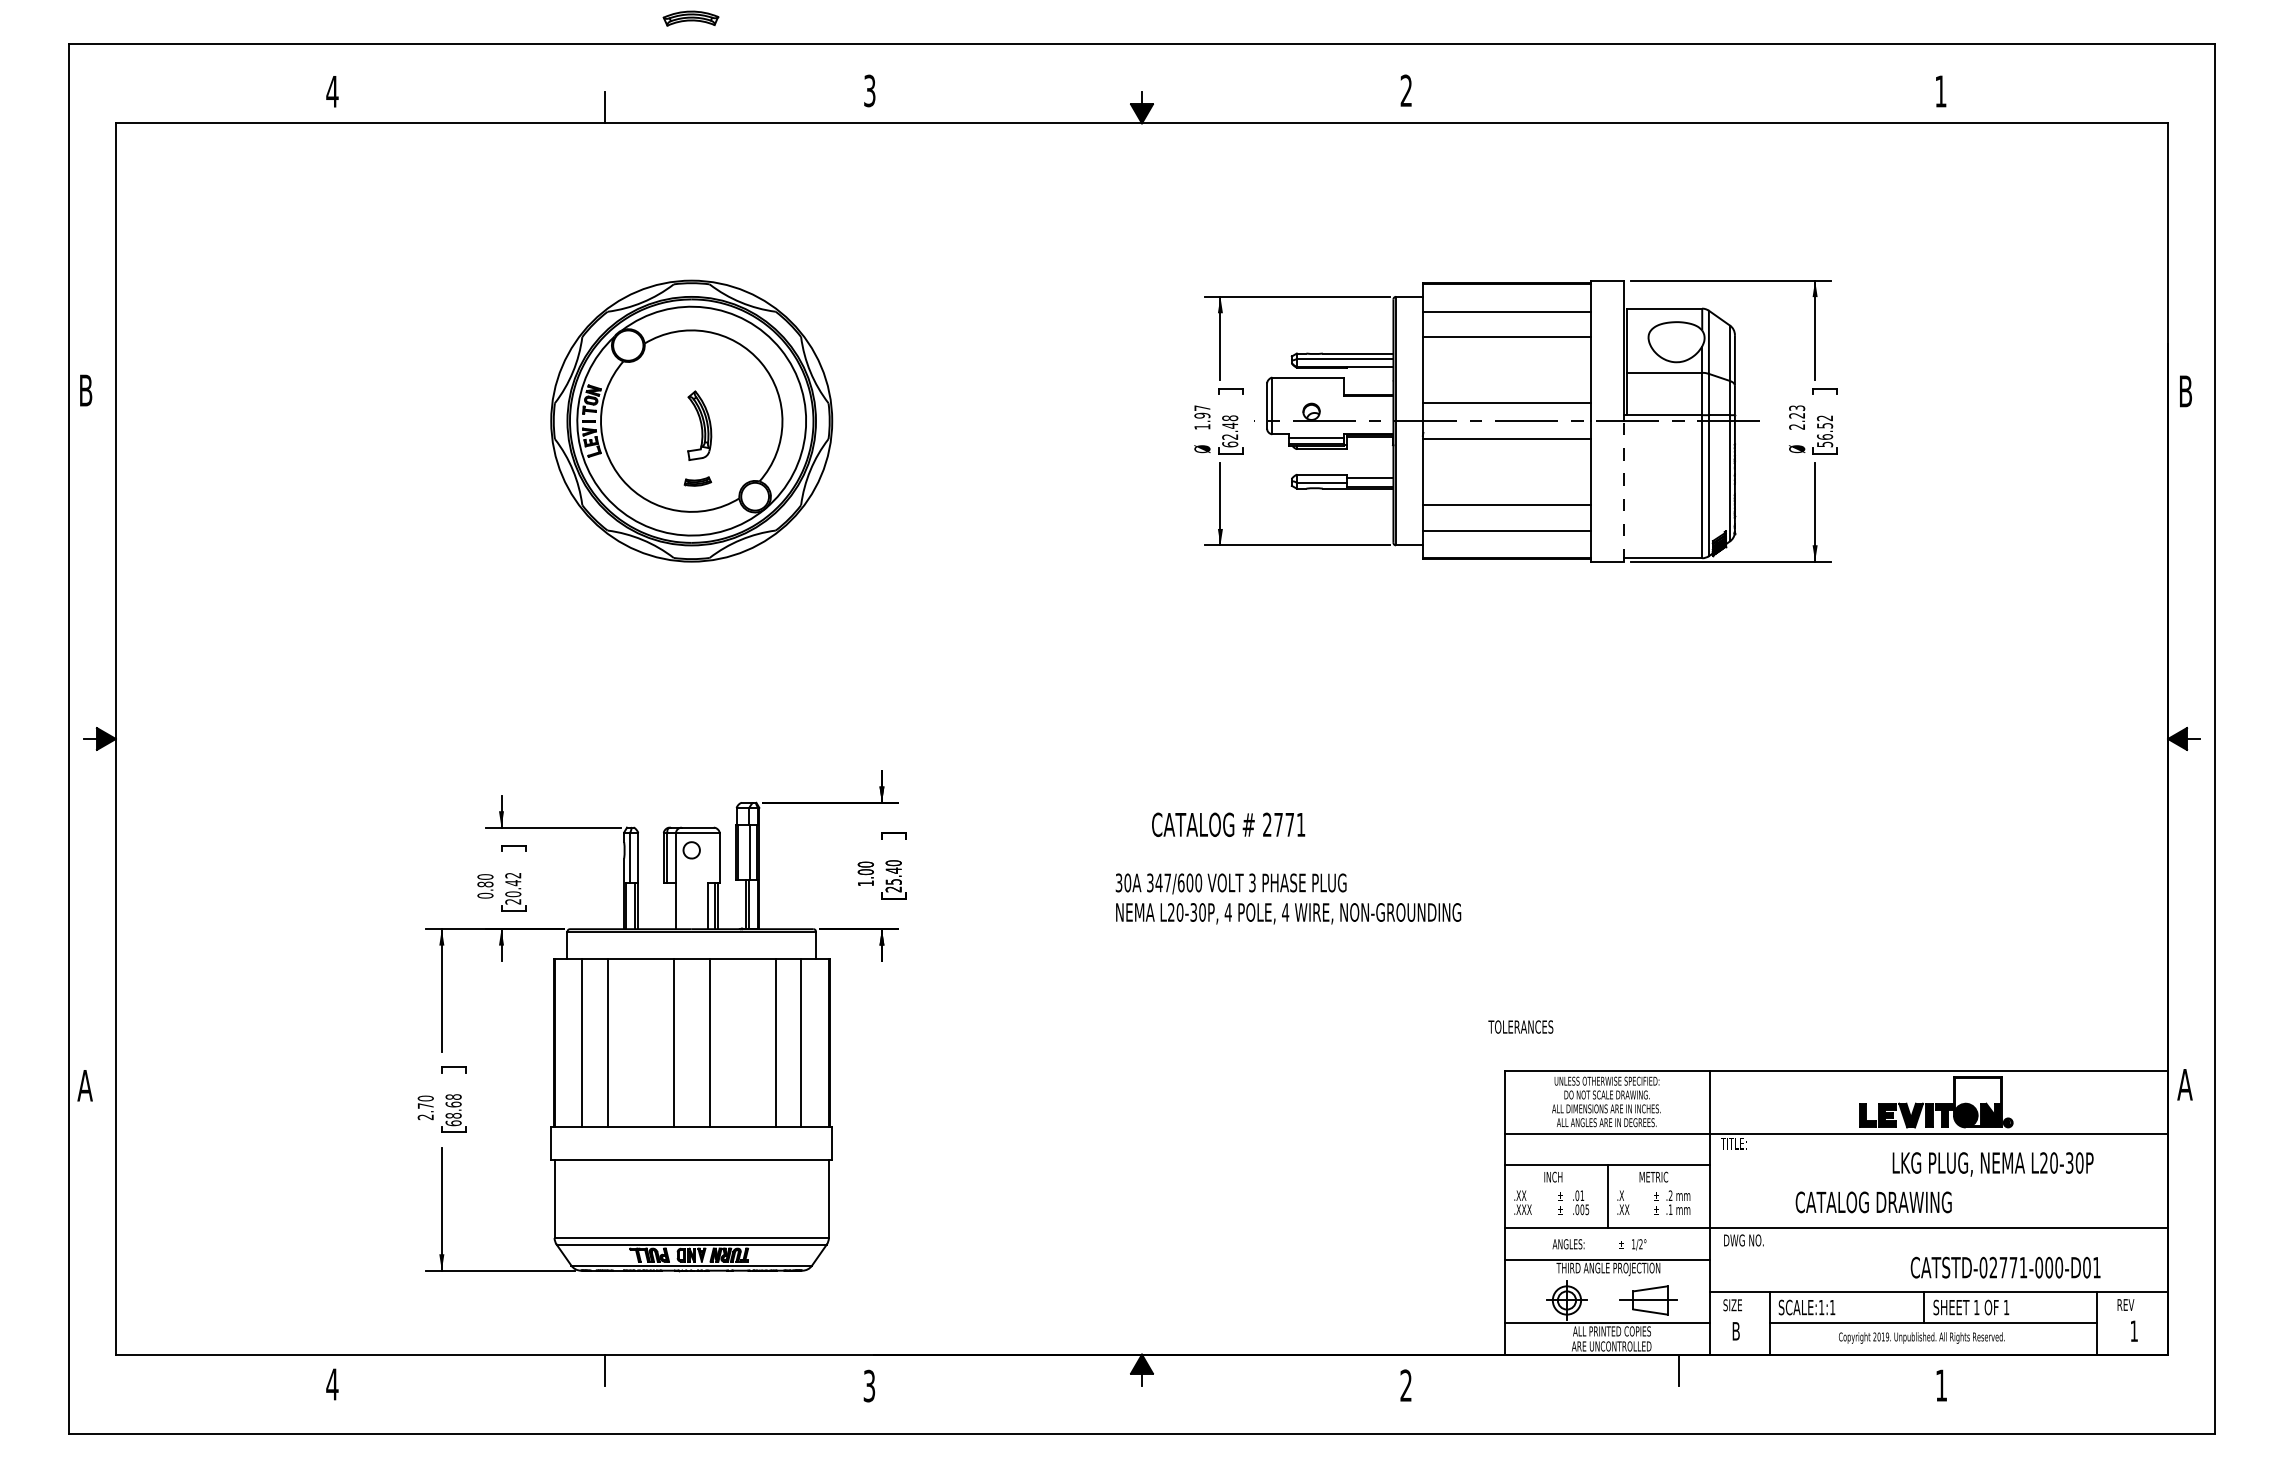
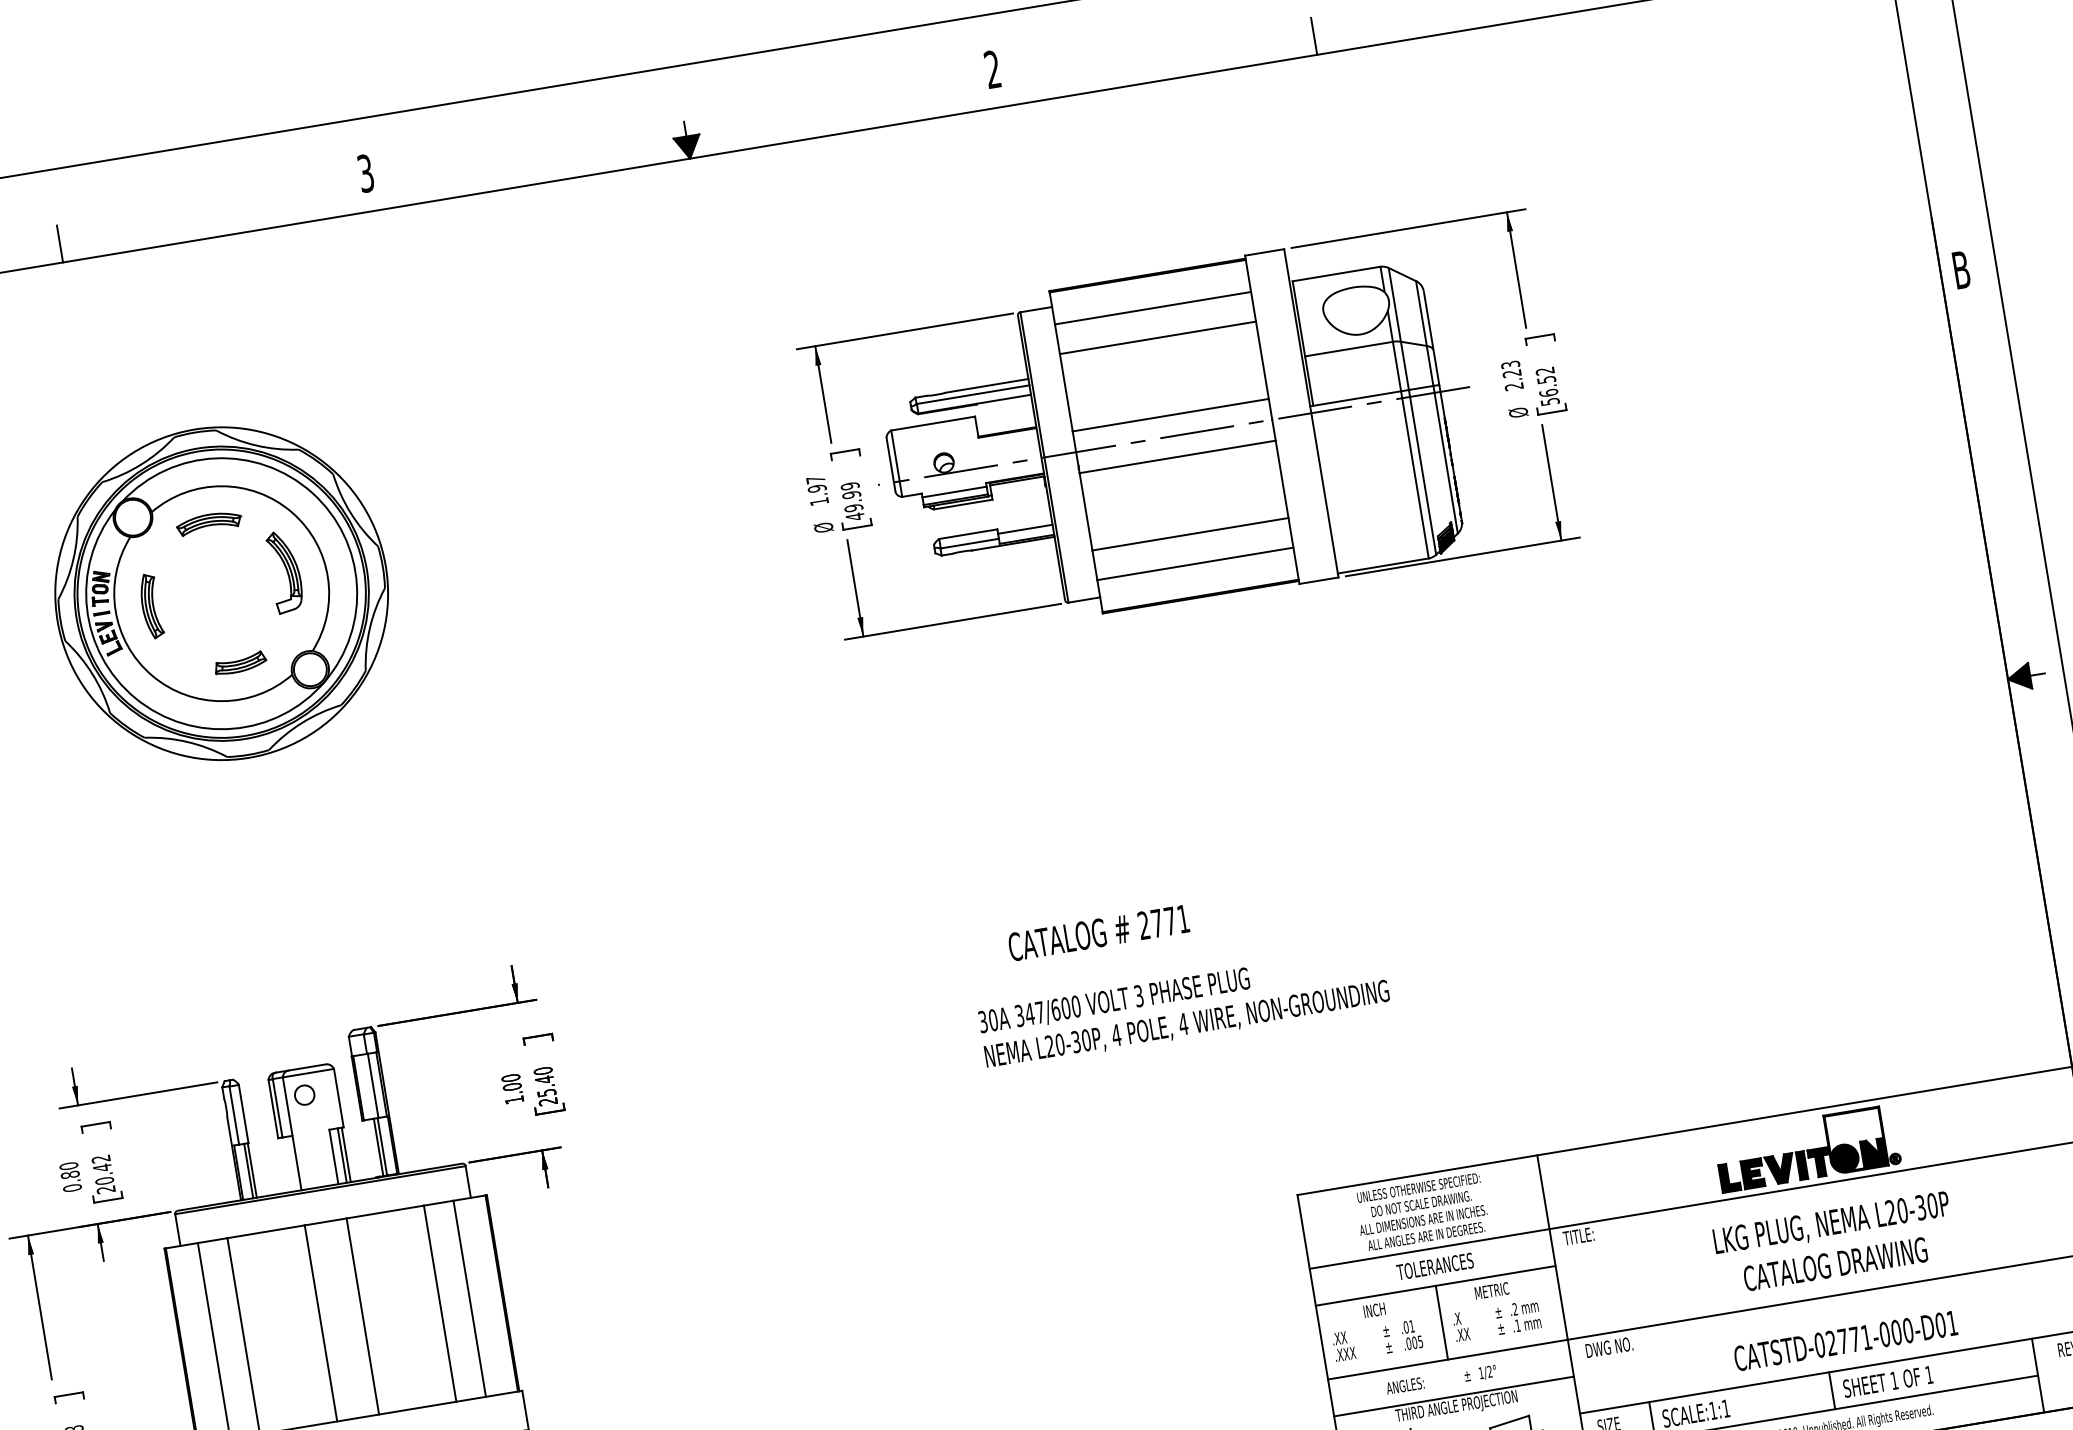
part: (690, 18) -> (208, 523), moved
line: (1678, 107) -> (1313, 36), added
part: (631, 421) -> (151, 605), added
part: (699, 425) -> (284, 571), moved
text: (1230, 431) -> (853, 501), 62.48 -> 49.99
part: (697, 481) -> (240, 663), size x1.67
line: (1624, 490) -> (1324, 494), dashed -> solid
text: (1228, 824) -> (1098, 932), moved
text: (1288, 898) -> (1184, 1007), moved
text: (1520, 1026) -> (1434, 1265), moved
text: (1992, 1164) -> (1831, 1224), moved
text: (1873, 1202) -> (1835, 1264), moved
text: (2005, 1267) -> (1845, 1340), moved

